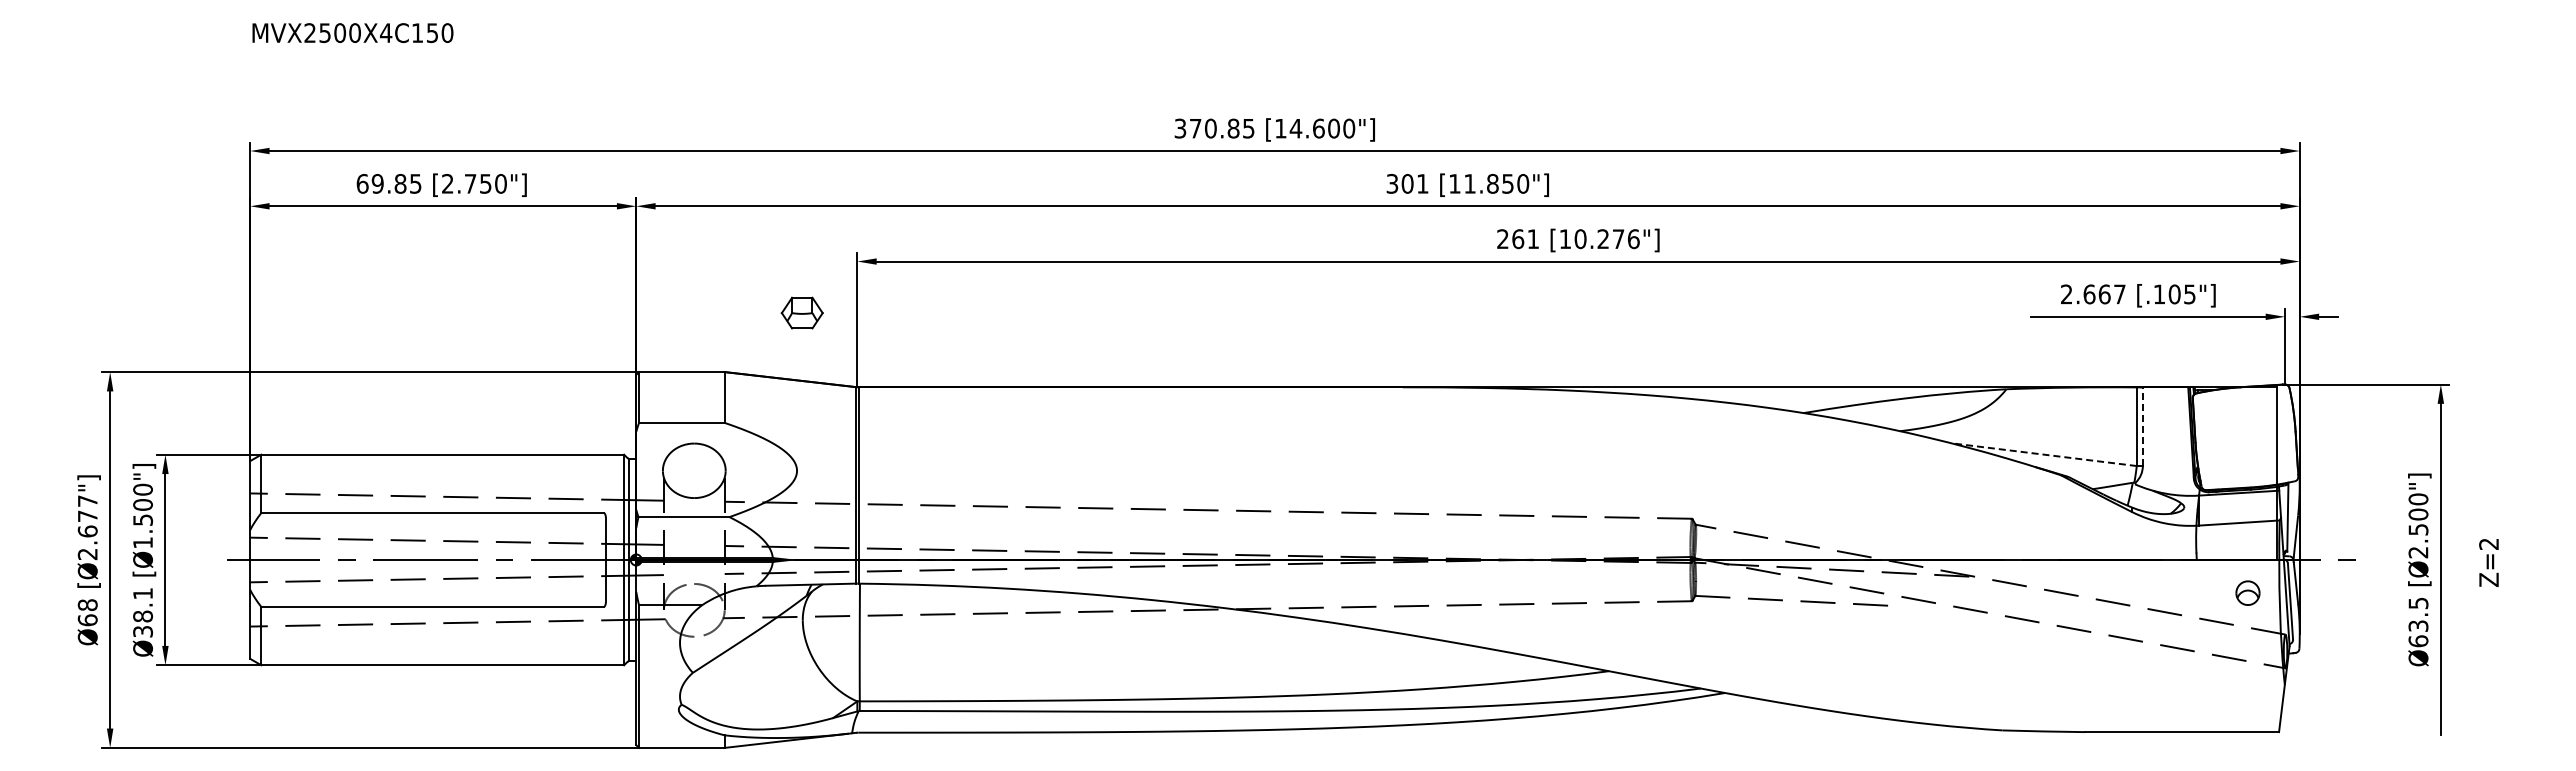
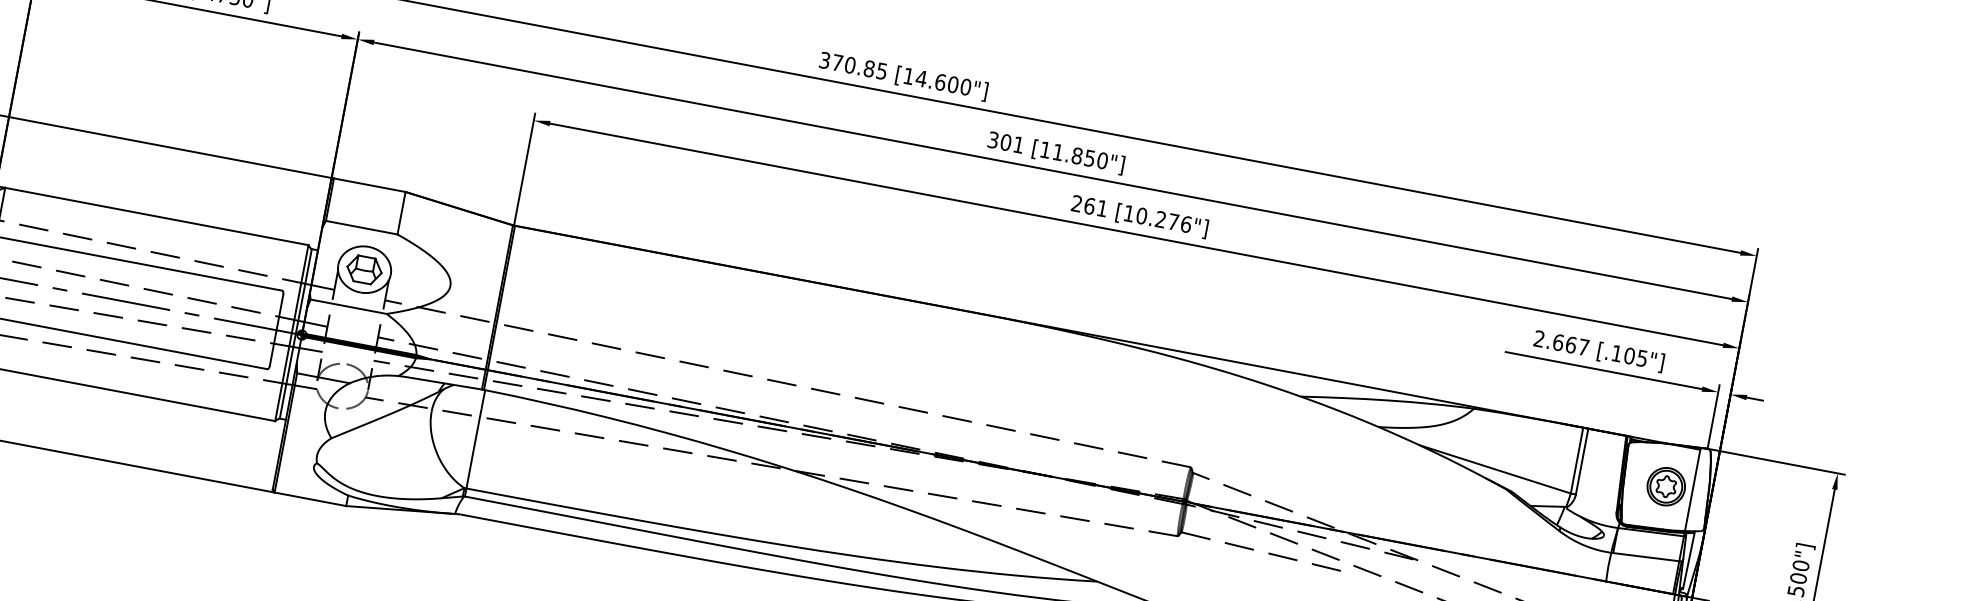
part: (801, 312) -> (363, 269), moved
line: (2142, 426) -> (1581, 461), dashed -> solid
part: (2245, 437) -> (1666, 486), added
line: (2043, 454) -> (1494, 469), dashed -> solid

